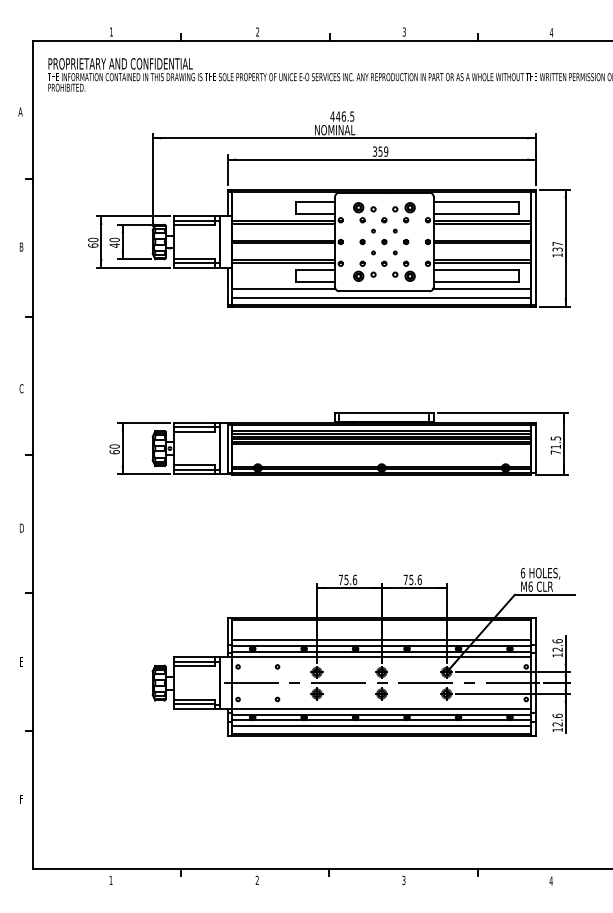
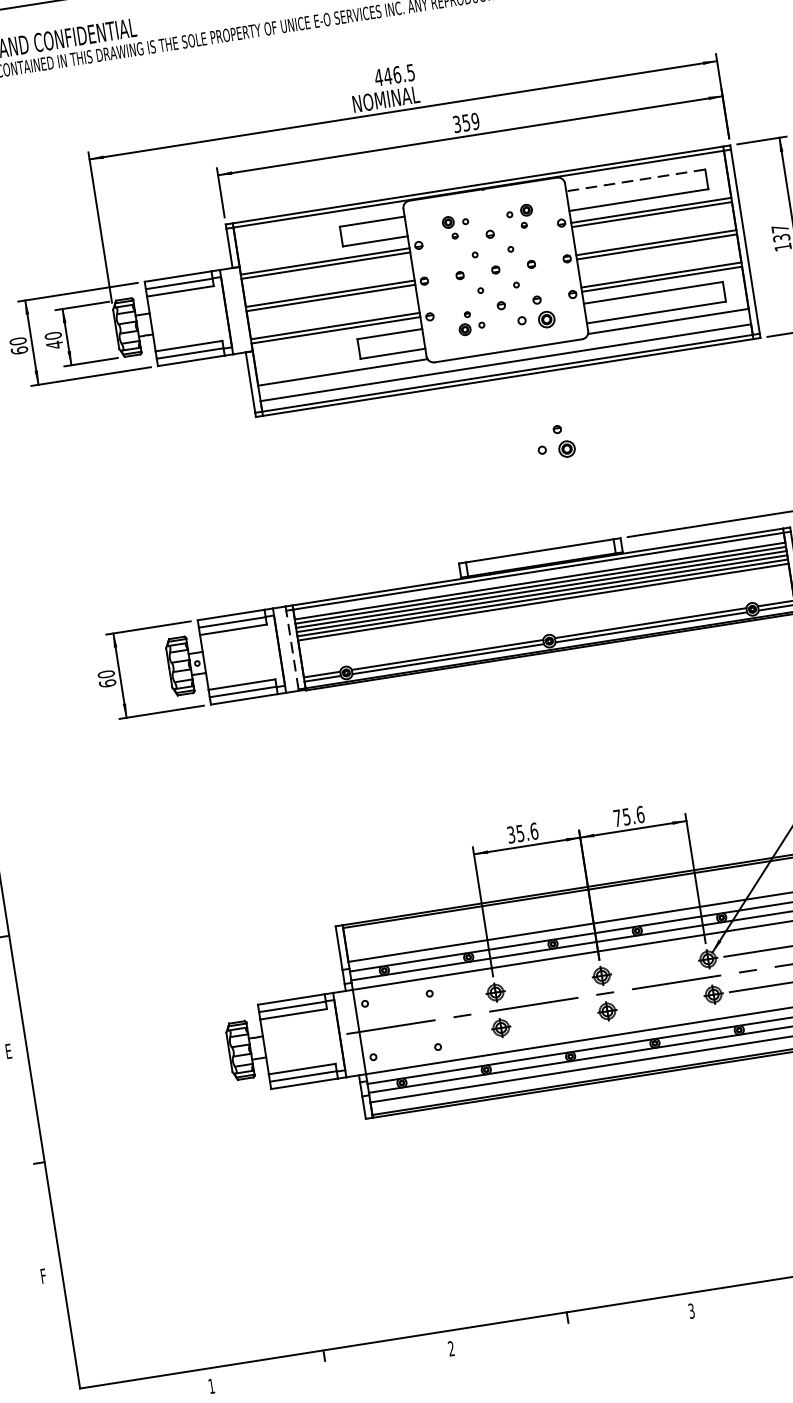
line: (475, 201) -> (634, 180), solid -> dashed
part: (364, 212) -> (455, 226), size x0.7
part: (403, 212) -> (519, 216), size x0.7
part: (364, 270) -> (470, 321), size x0.7
part: (403, 349) -> (554, 441), added
line: (227, 448) -> (291, 648), solid -> dashed
text: (340, 579) -> (510, 834), 75.6 -> 35.6

